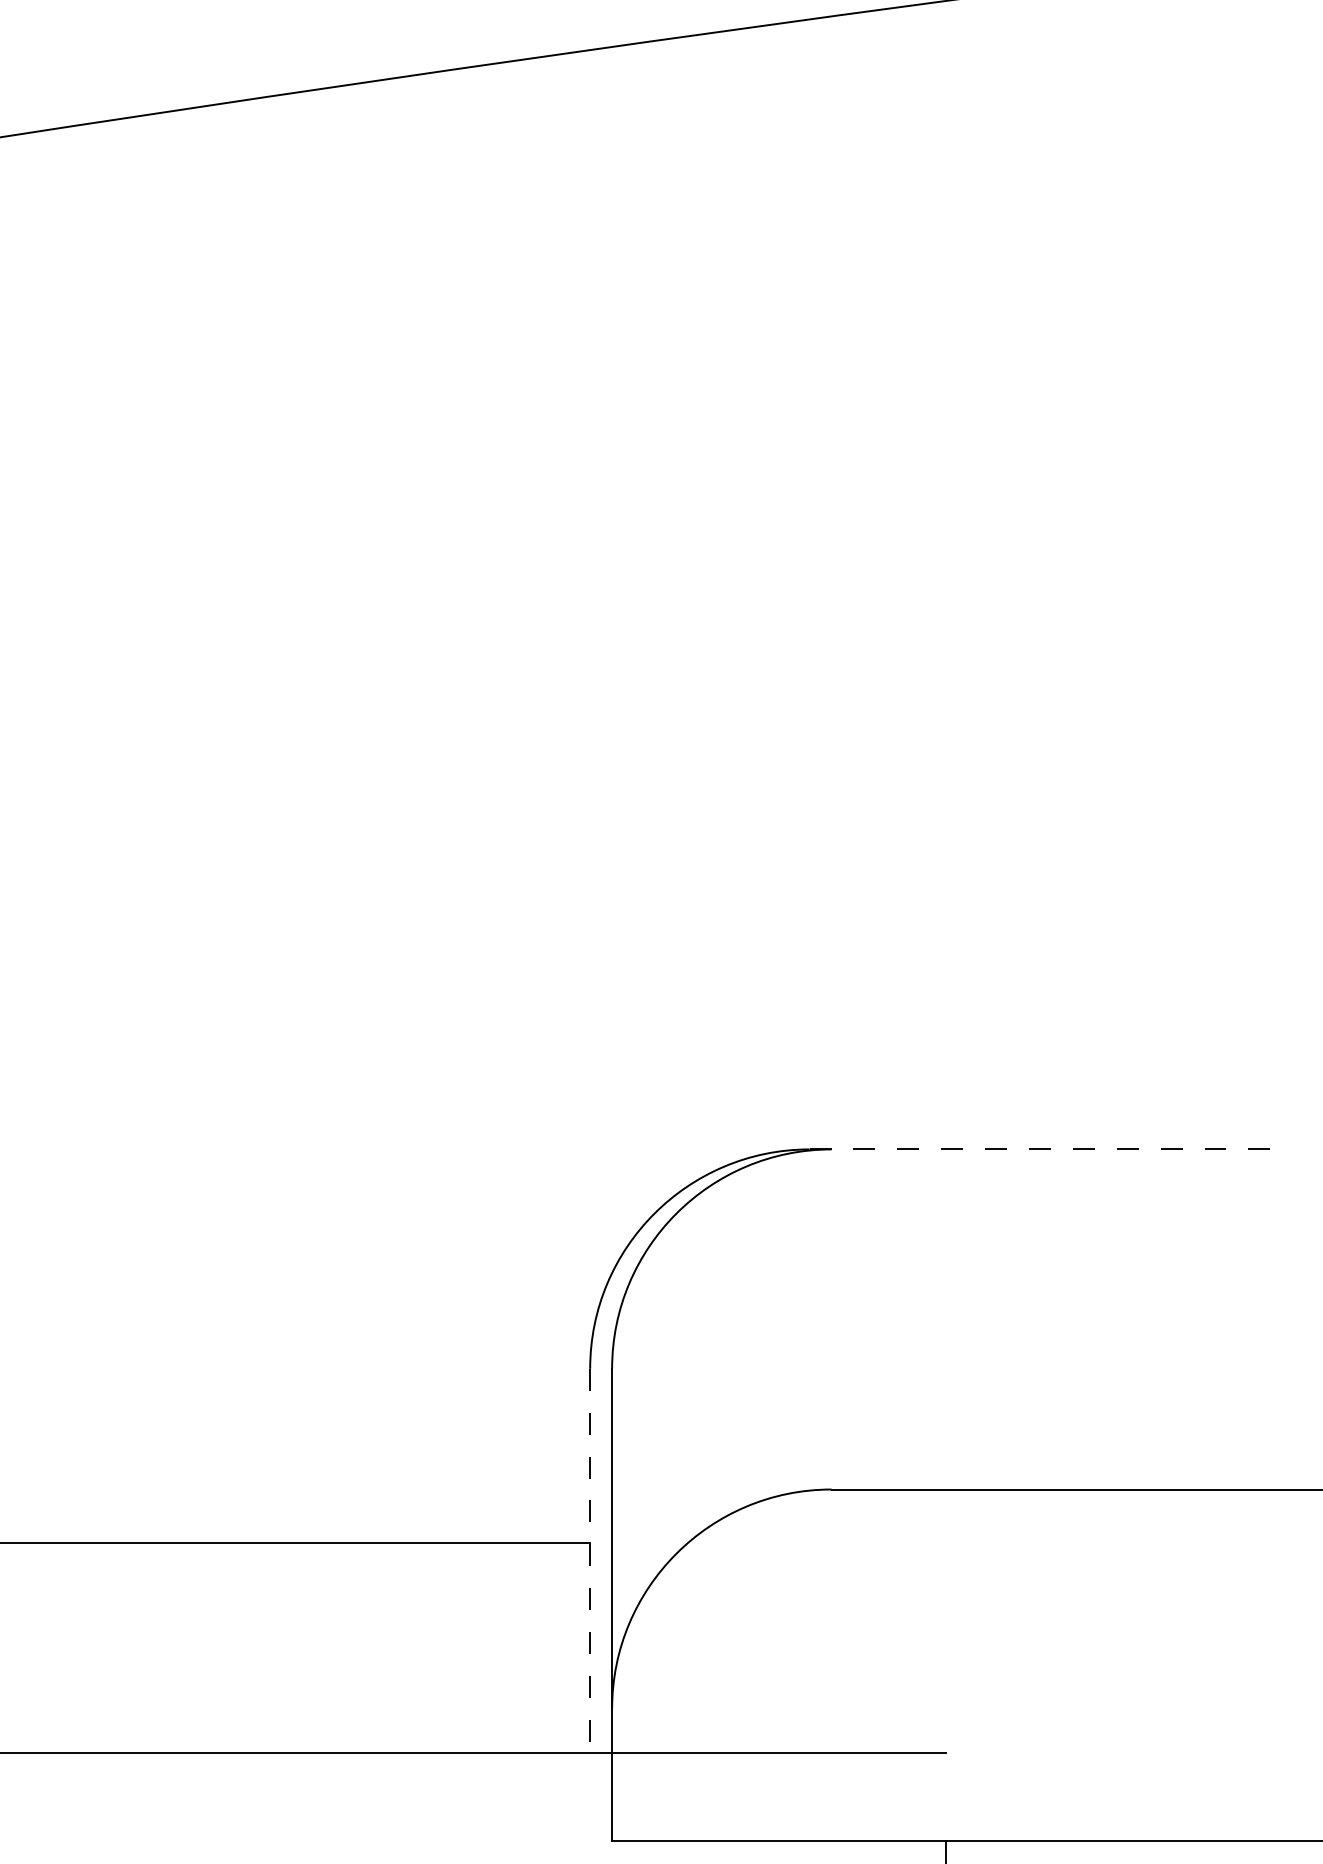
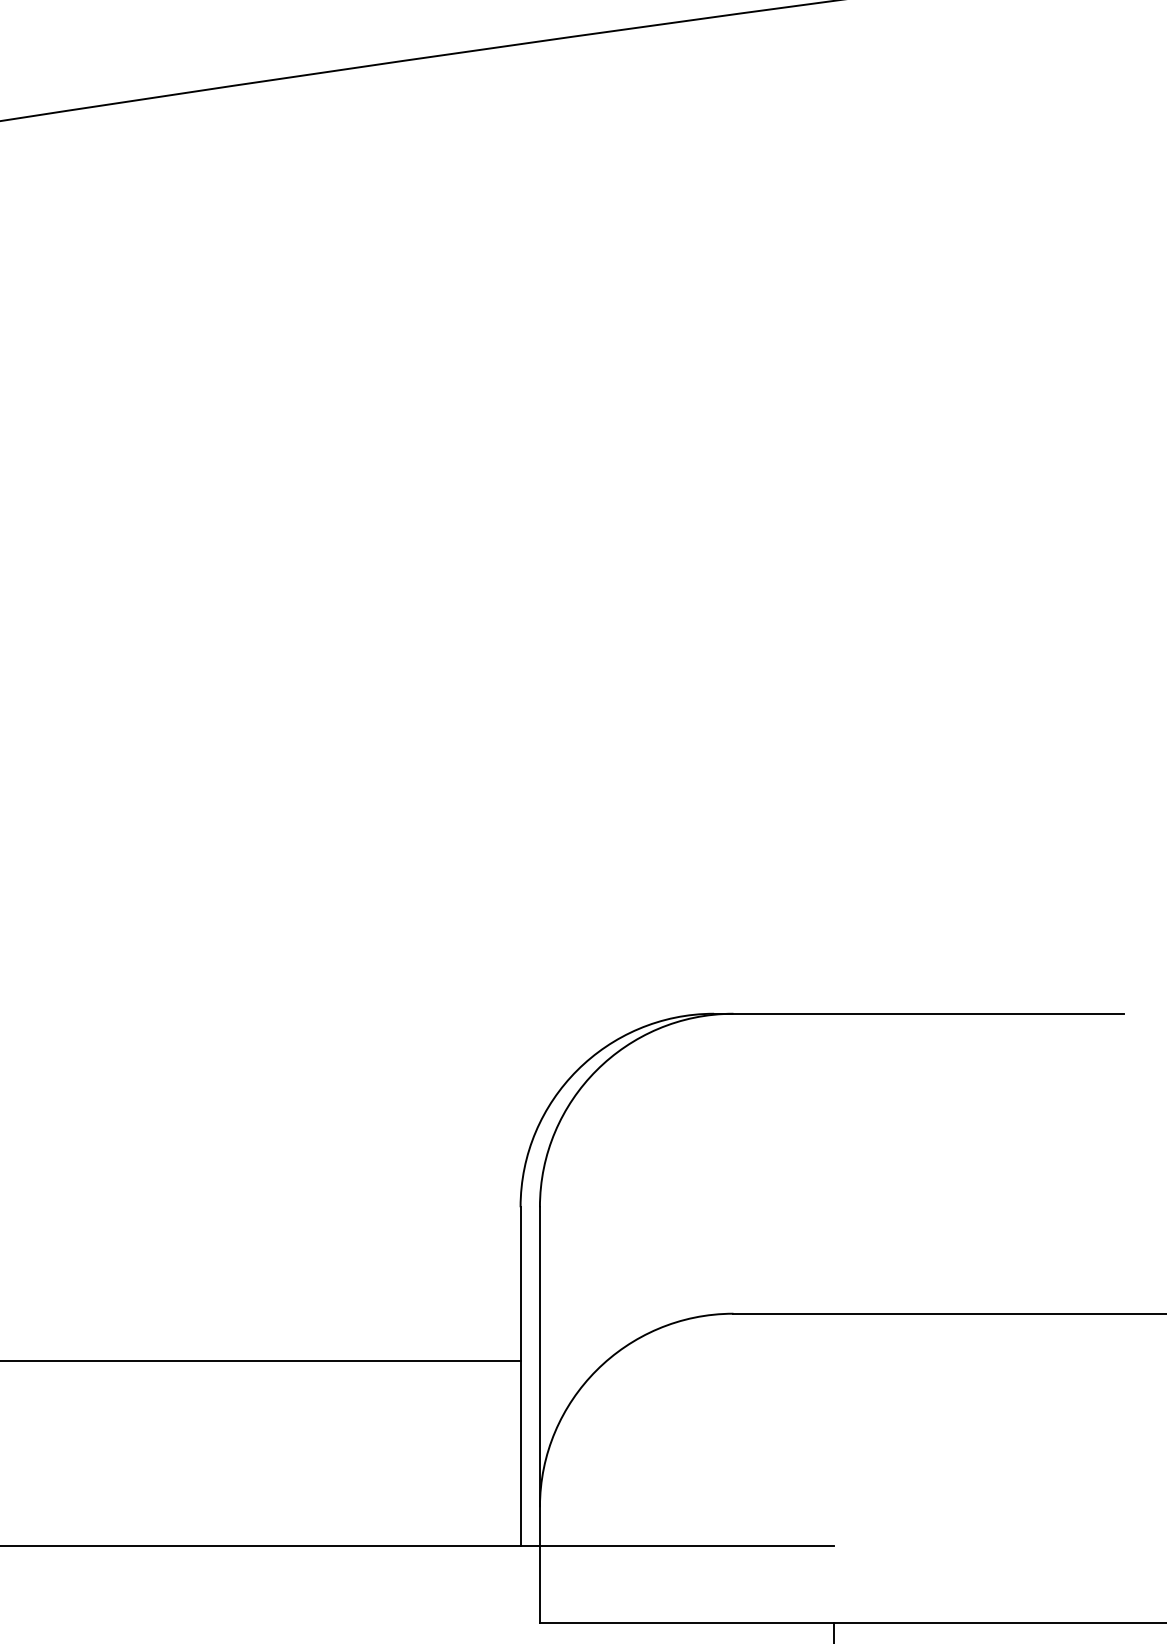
line: (1042, 1149) -> (919, 1013), dashed -> solid
line: (590, 1561) -> (520, 1377), dashed -> solid

